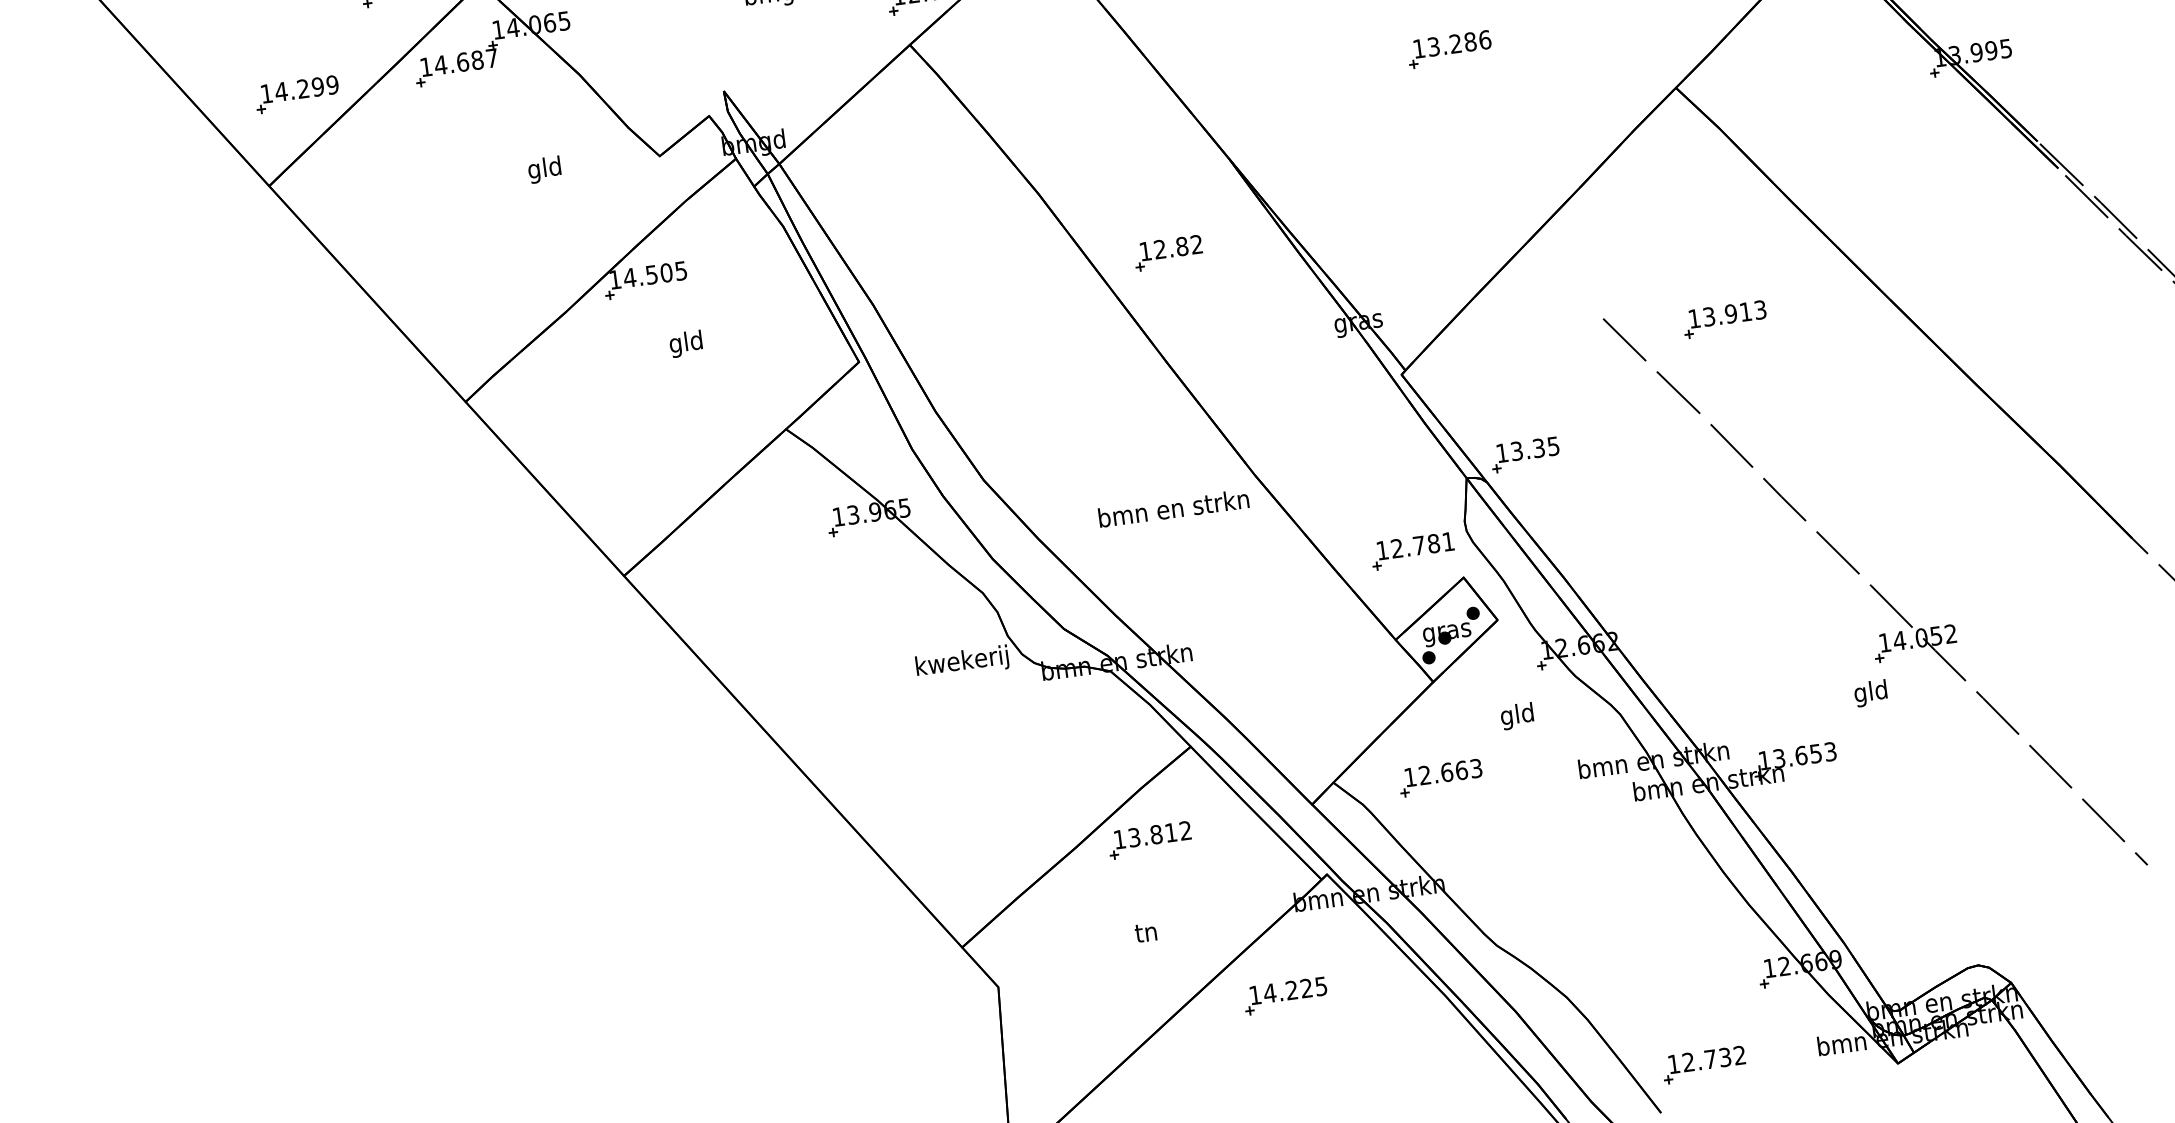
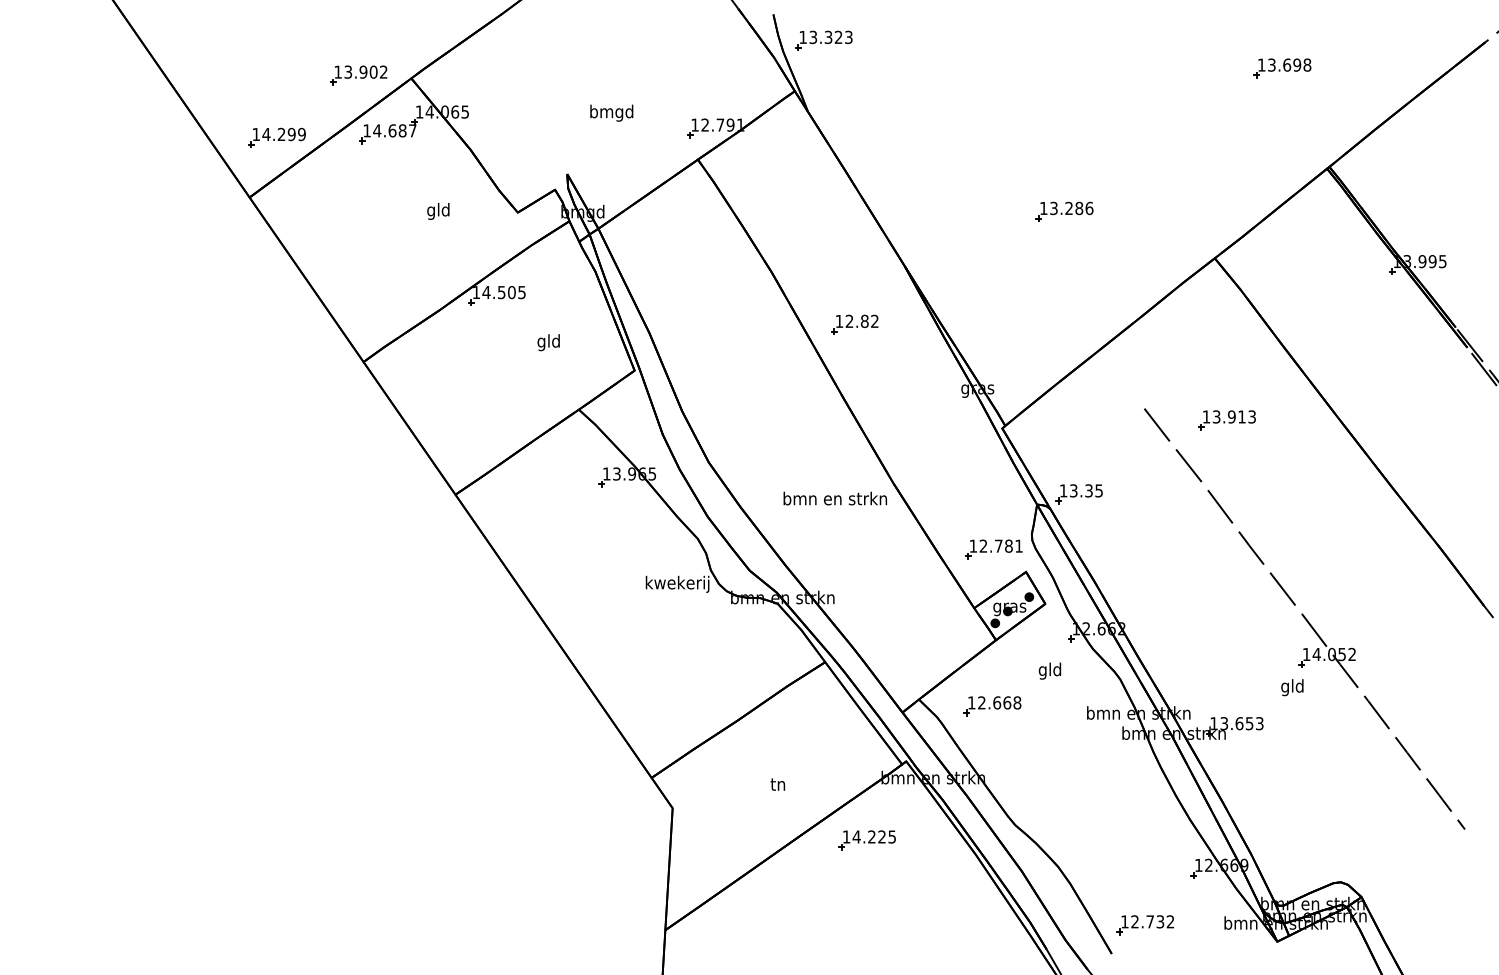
text: (685, 343) -> (548, 342), moved
text: (1476, 767) -> (1017, 702), 12.663 -> 12.668
part: (1149, 840) -> (788, 722), removed

